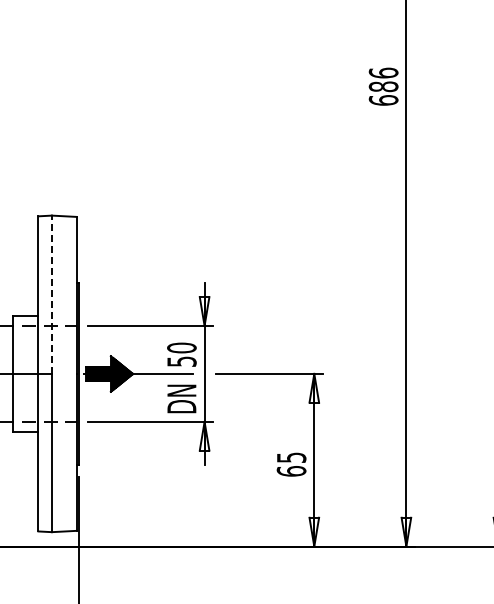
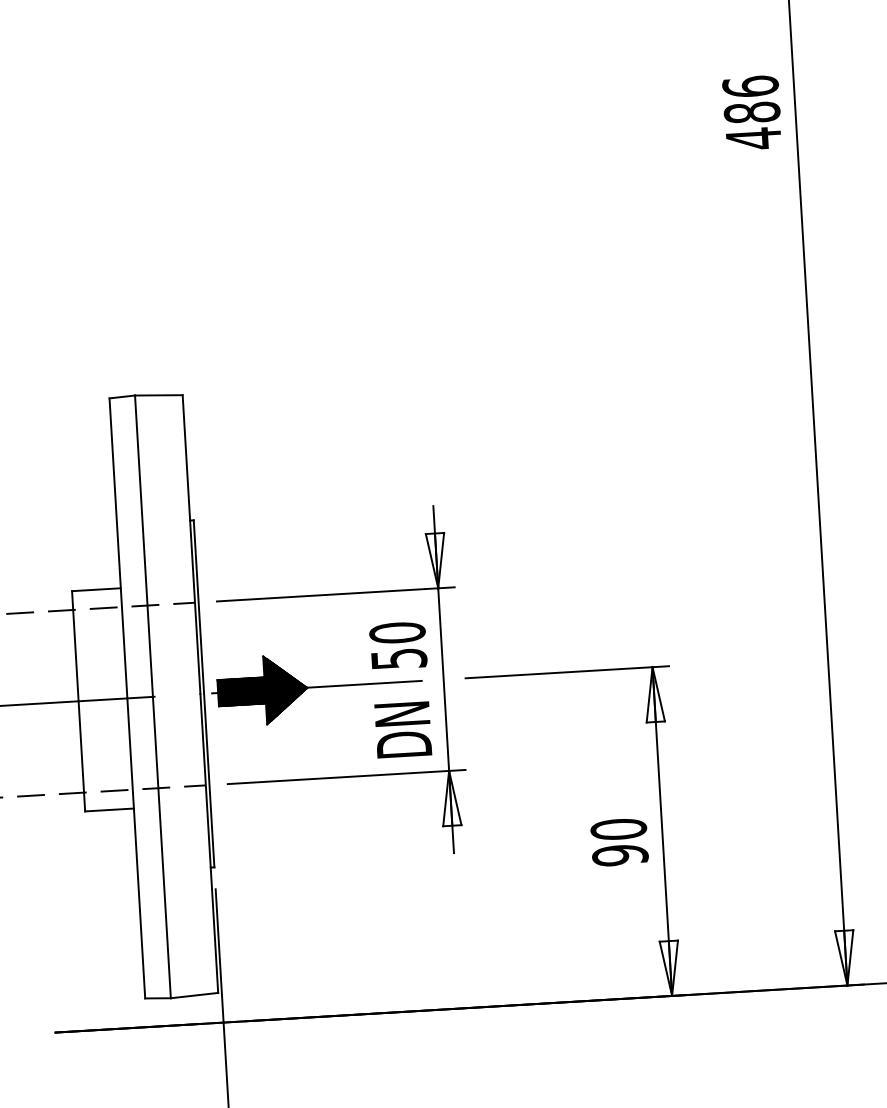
text: (383, 100) -> (753, 138), 686 -> 486
line: (51, 294) -> (143, 545), dashed -> solid
text: (291, 464) -> (619, 842), 65 -> 90

